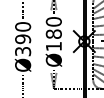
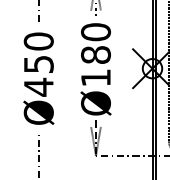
text: (23, 45) -> (39, 76), 390 -> 450

